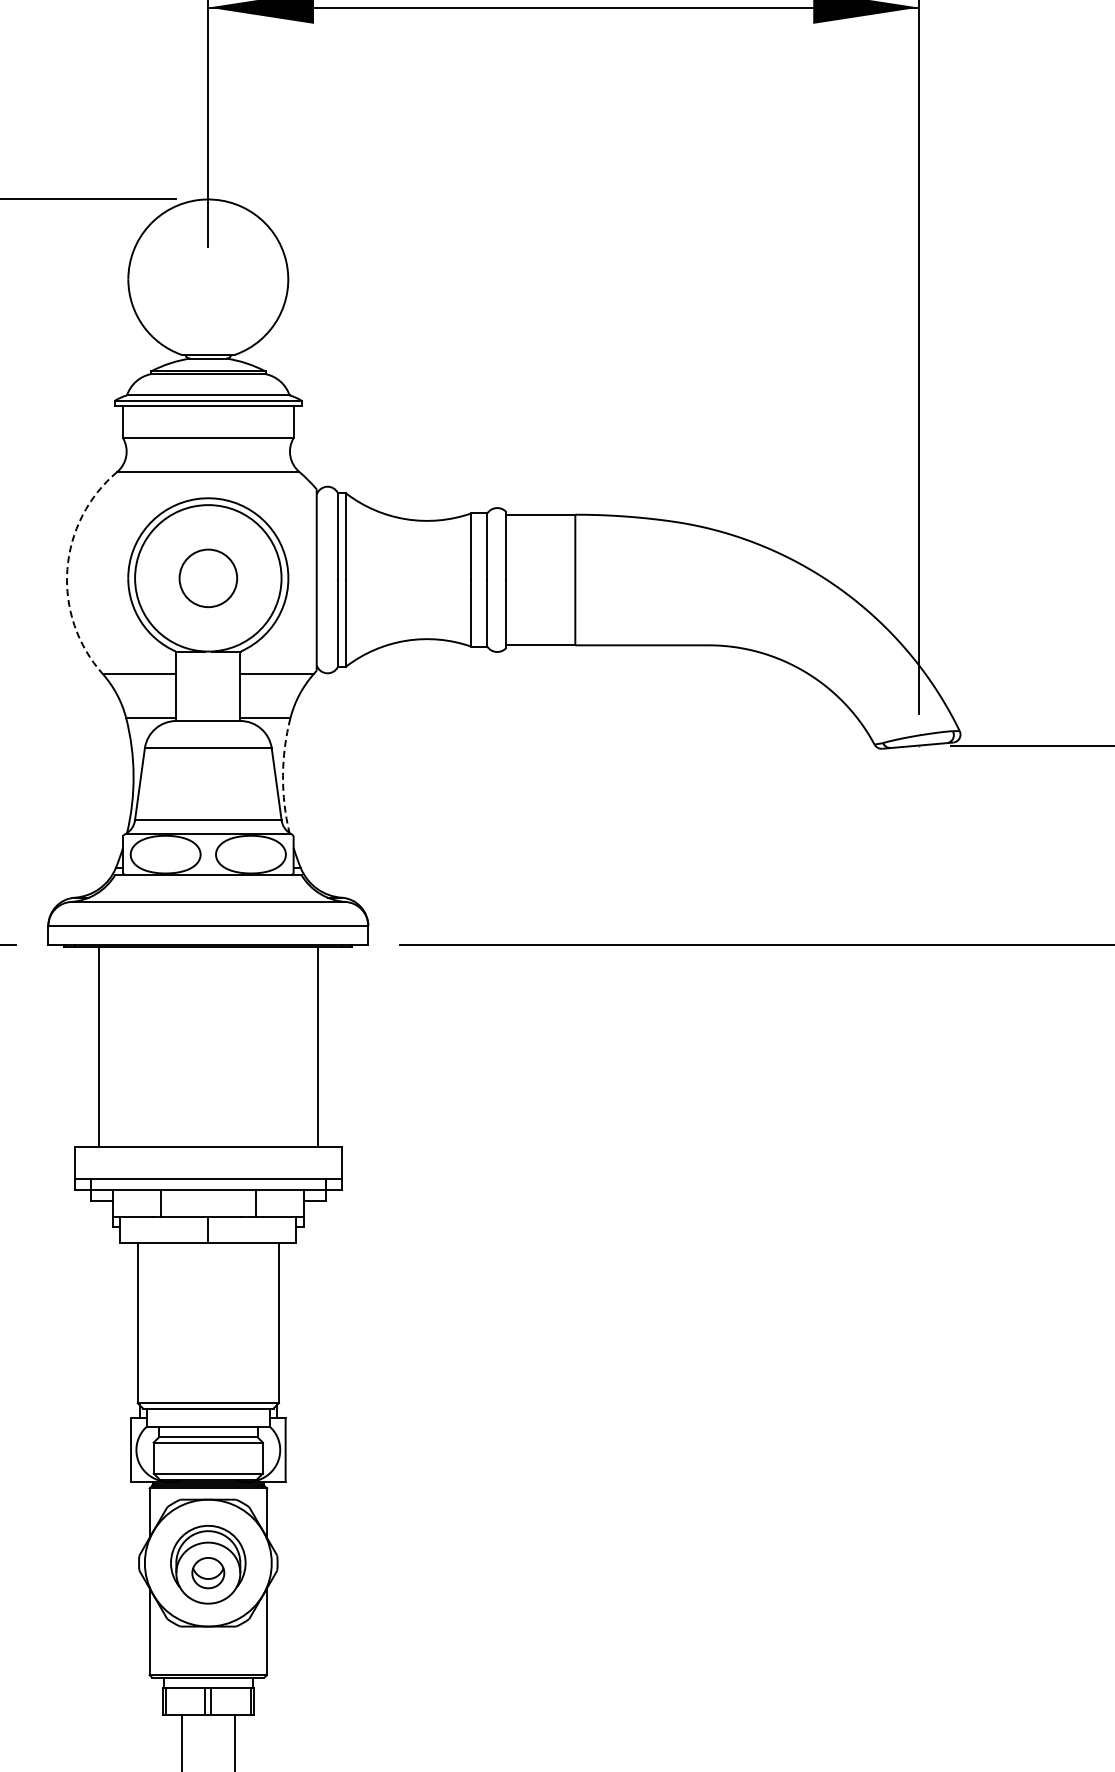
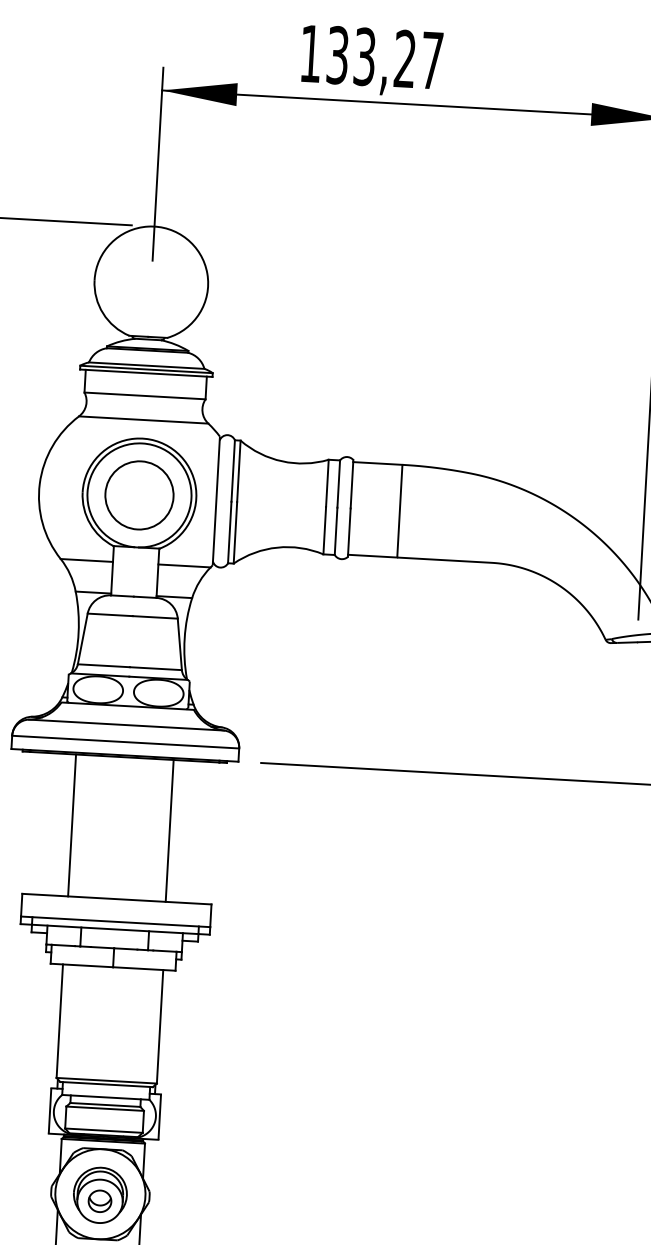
arc: (67, 569) -> (39, 483), dashed -> solid
circle: (208, 578) -> (139, 495), size x1.67
arc: (283, 775) -> (185, 638), dashed -> solid
line: (98, 1047) -> (72, 825), moved
line: (318, 1047) -> (169, 831), moved

